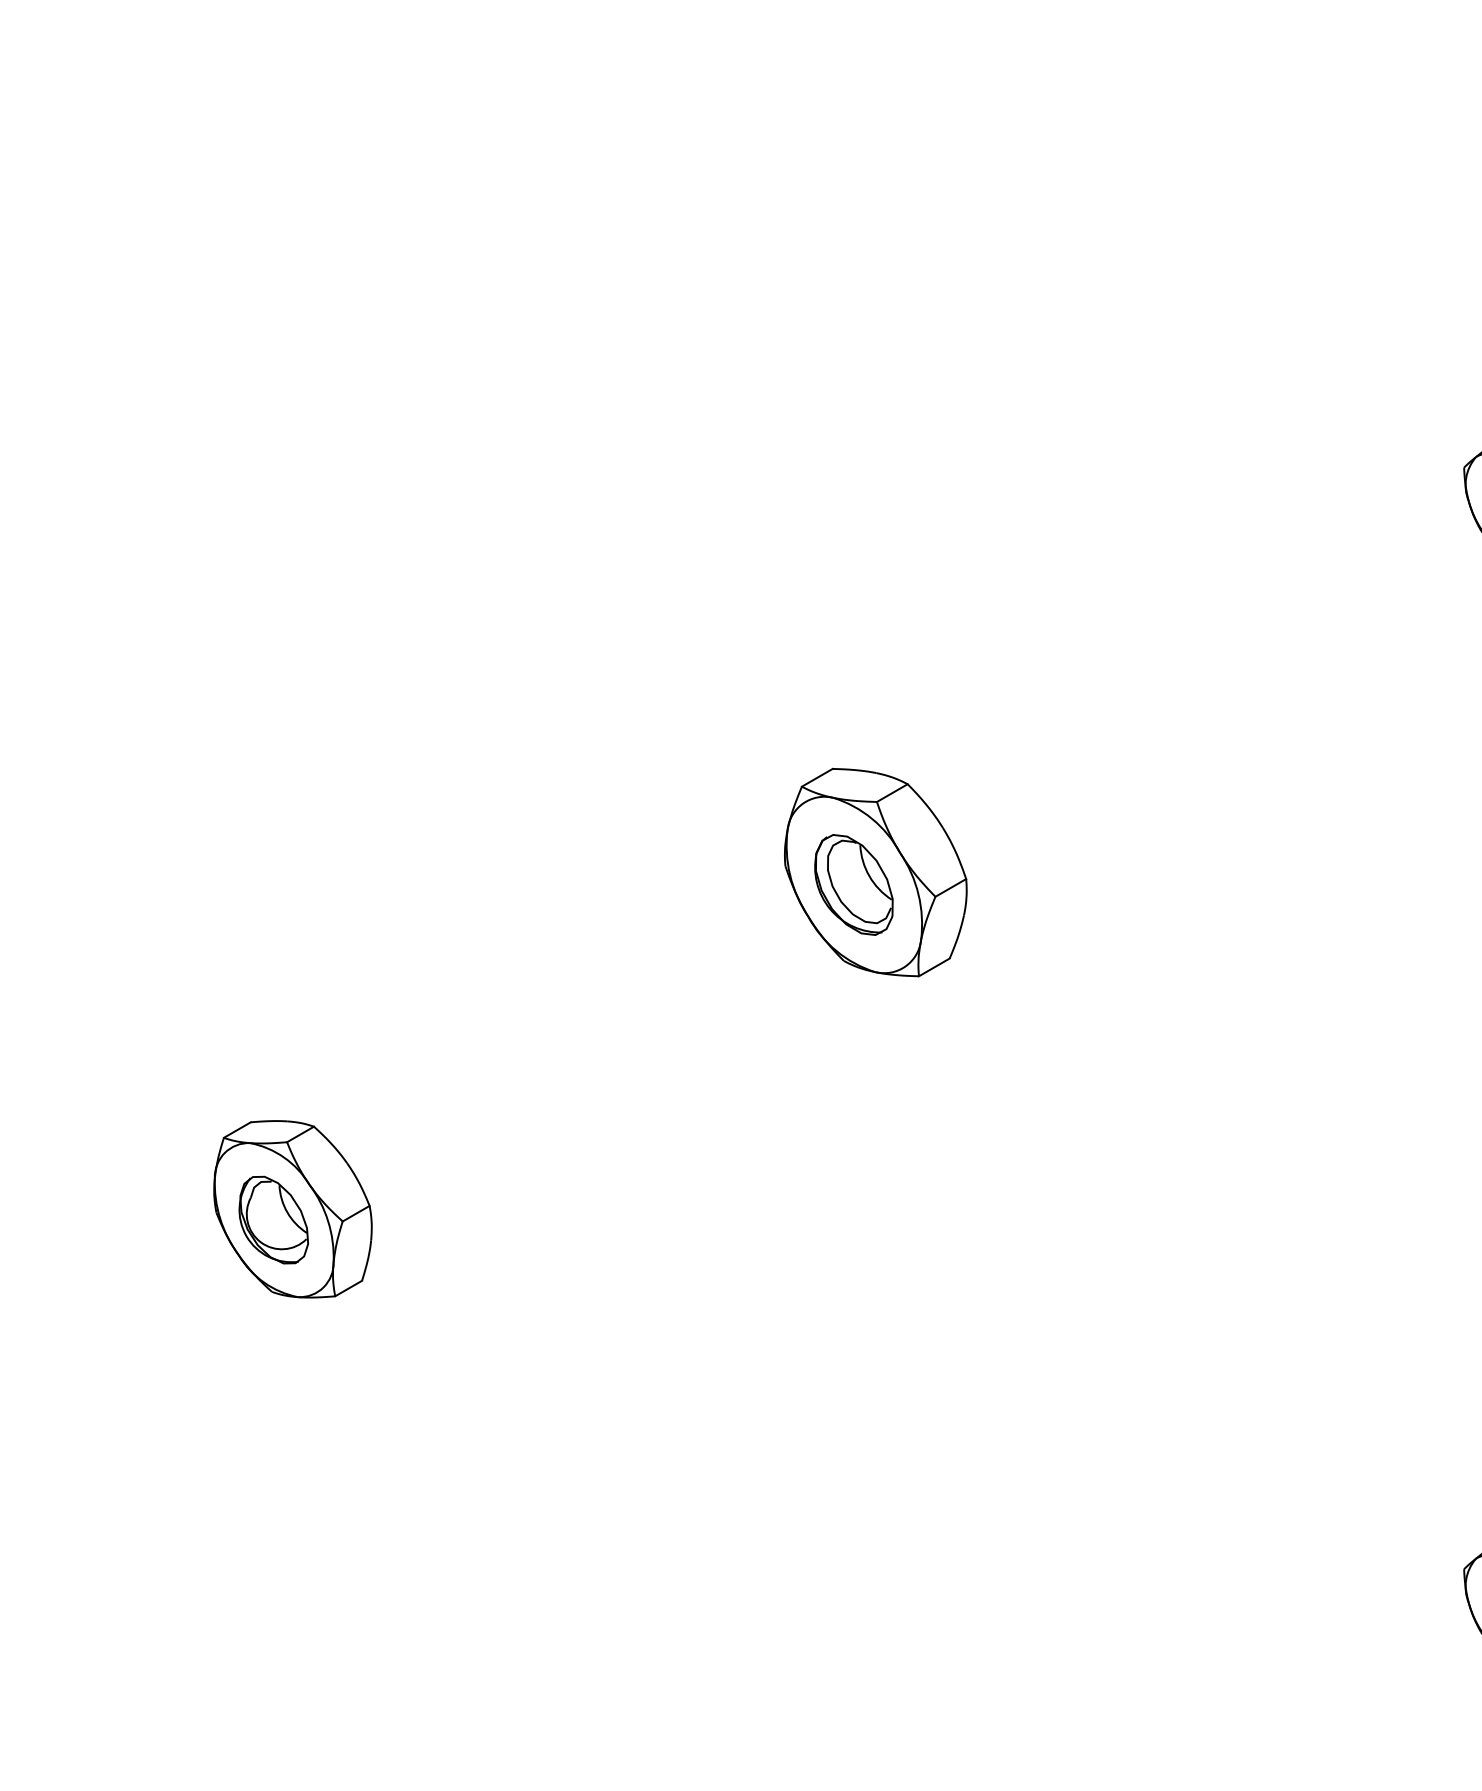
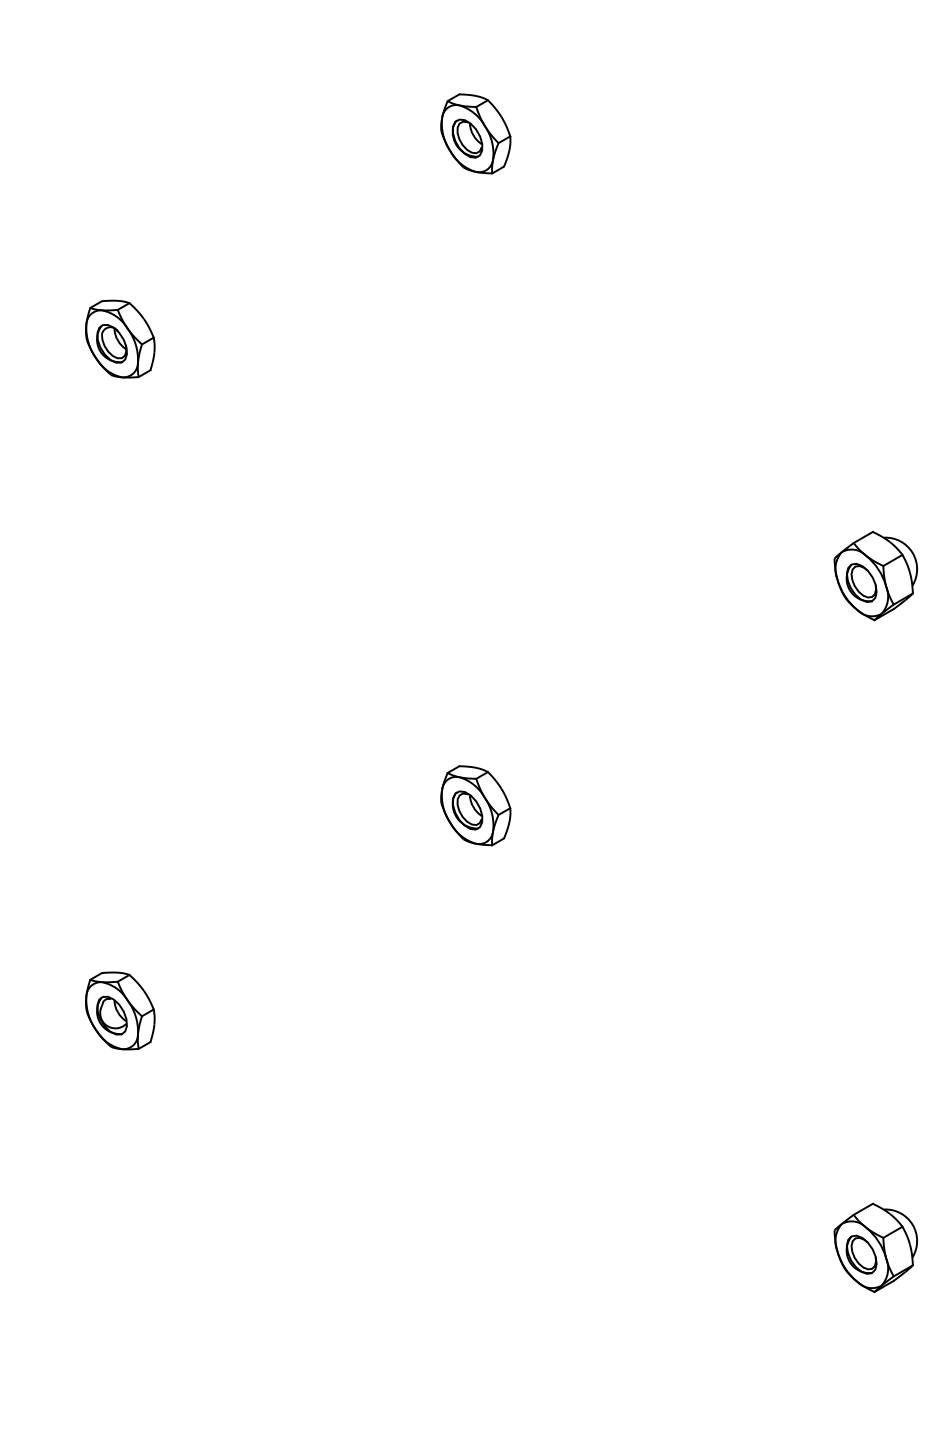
part: (293, 106) -> (120, 338), added
part: (875, 872) -> (475, 805), size x0.62
part: (293, 1208) -> (120, 1010), size x0.71

